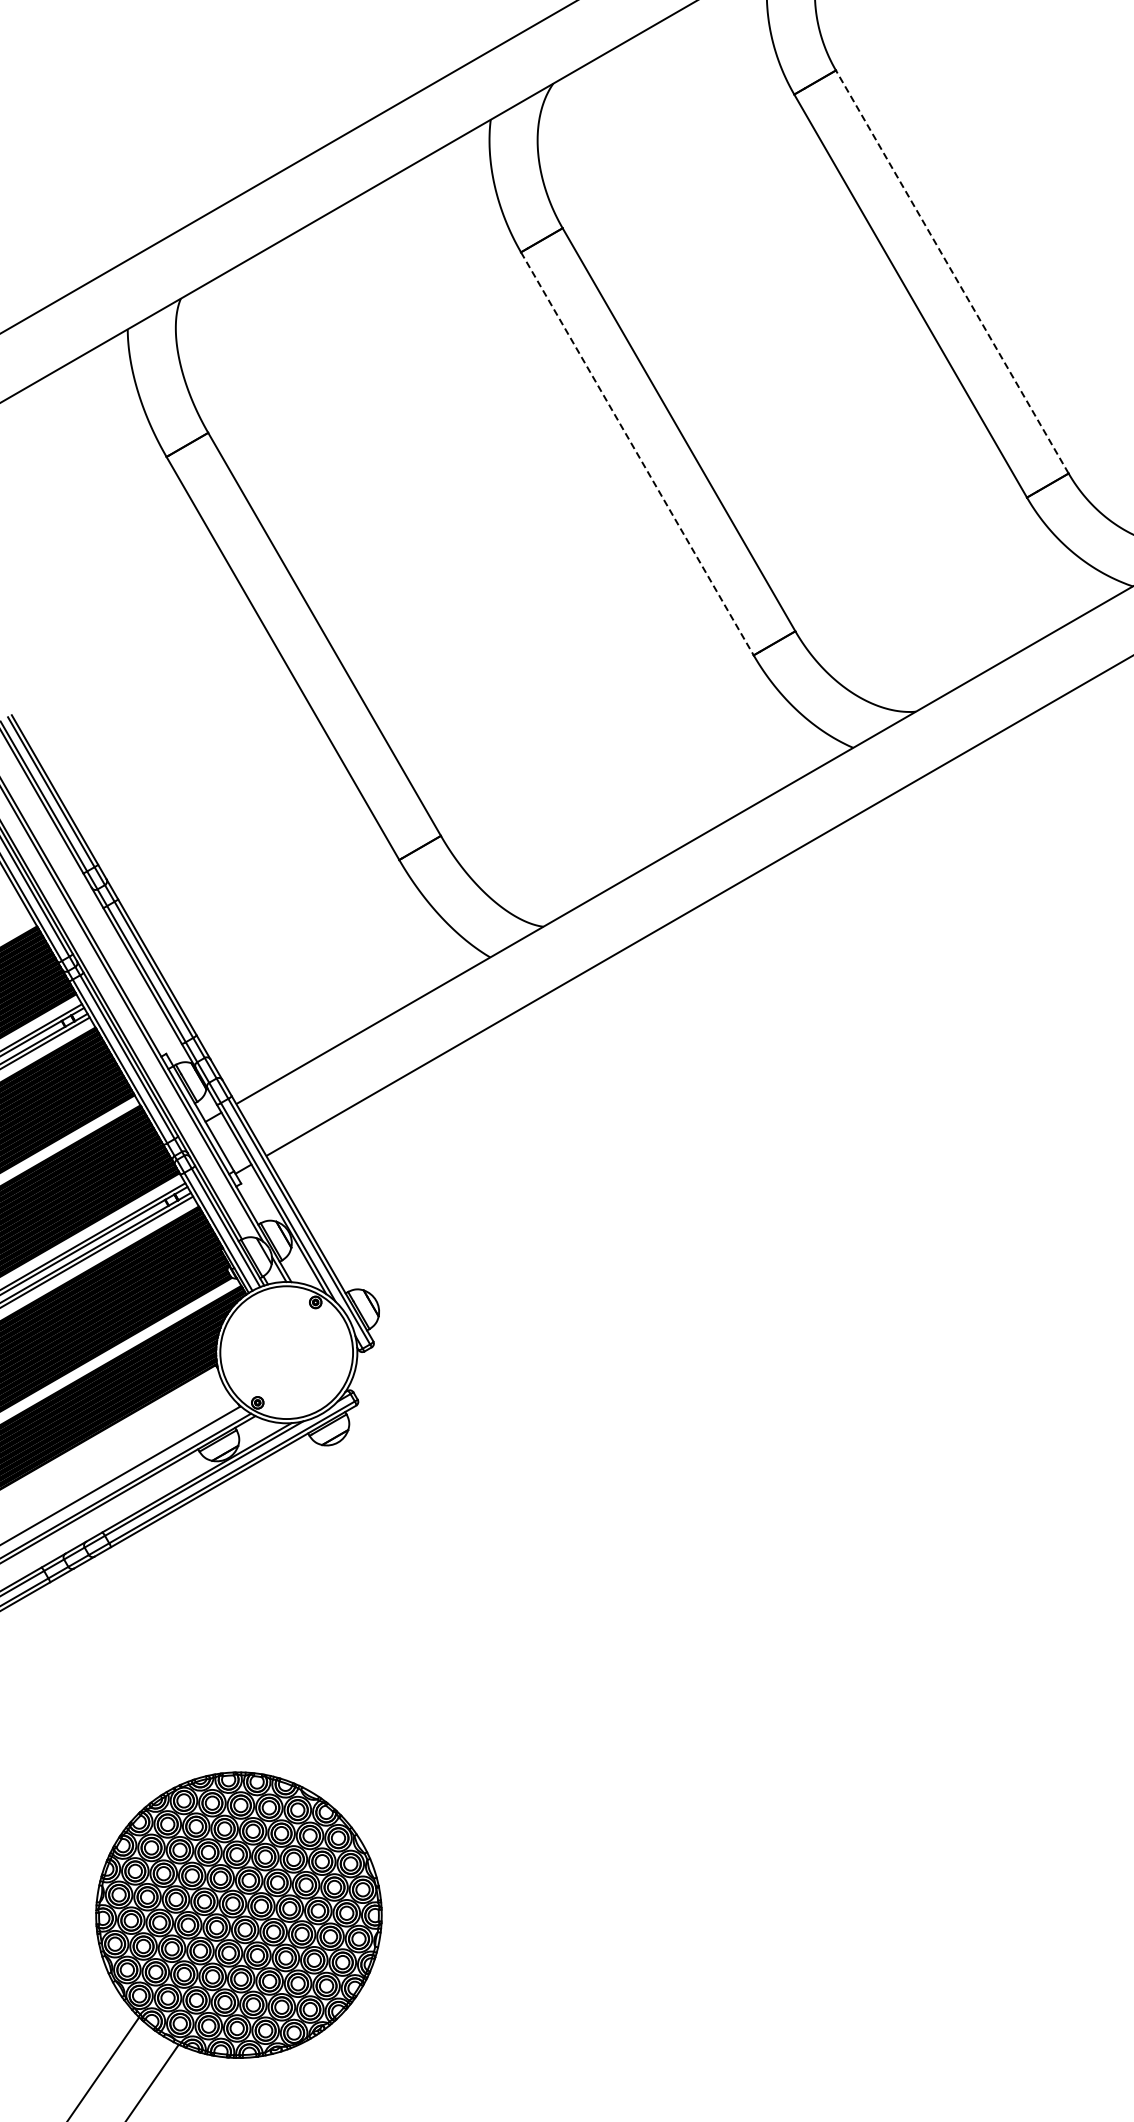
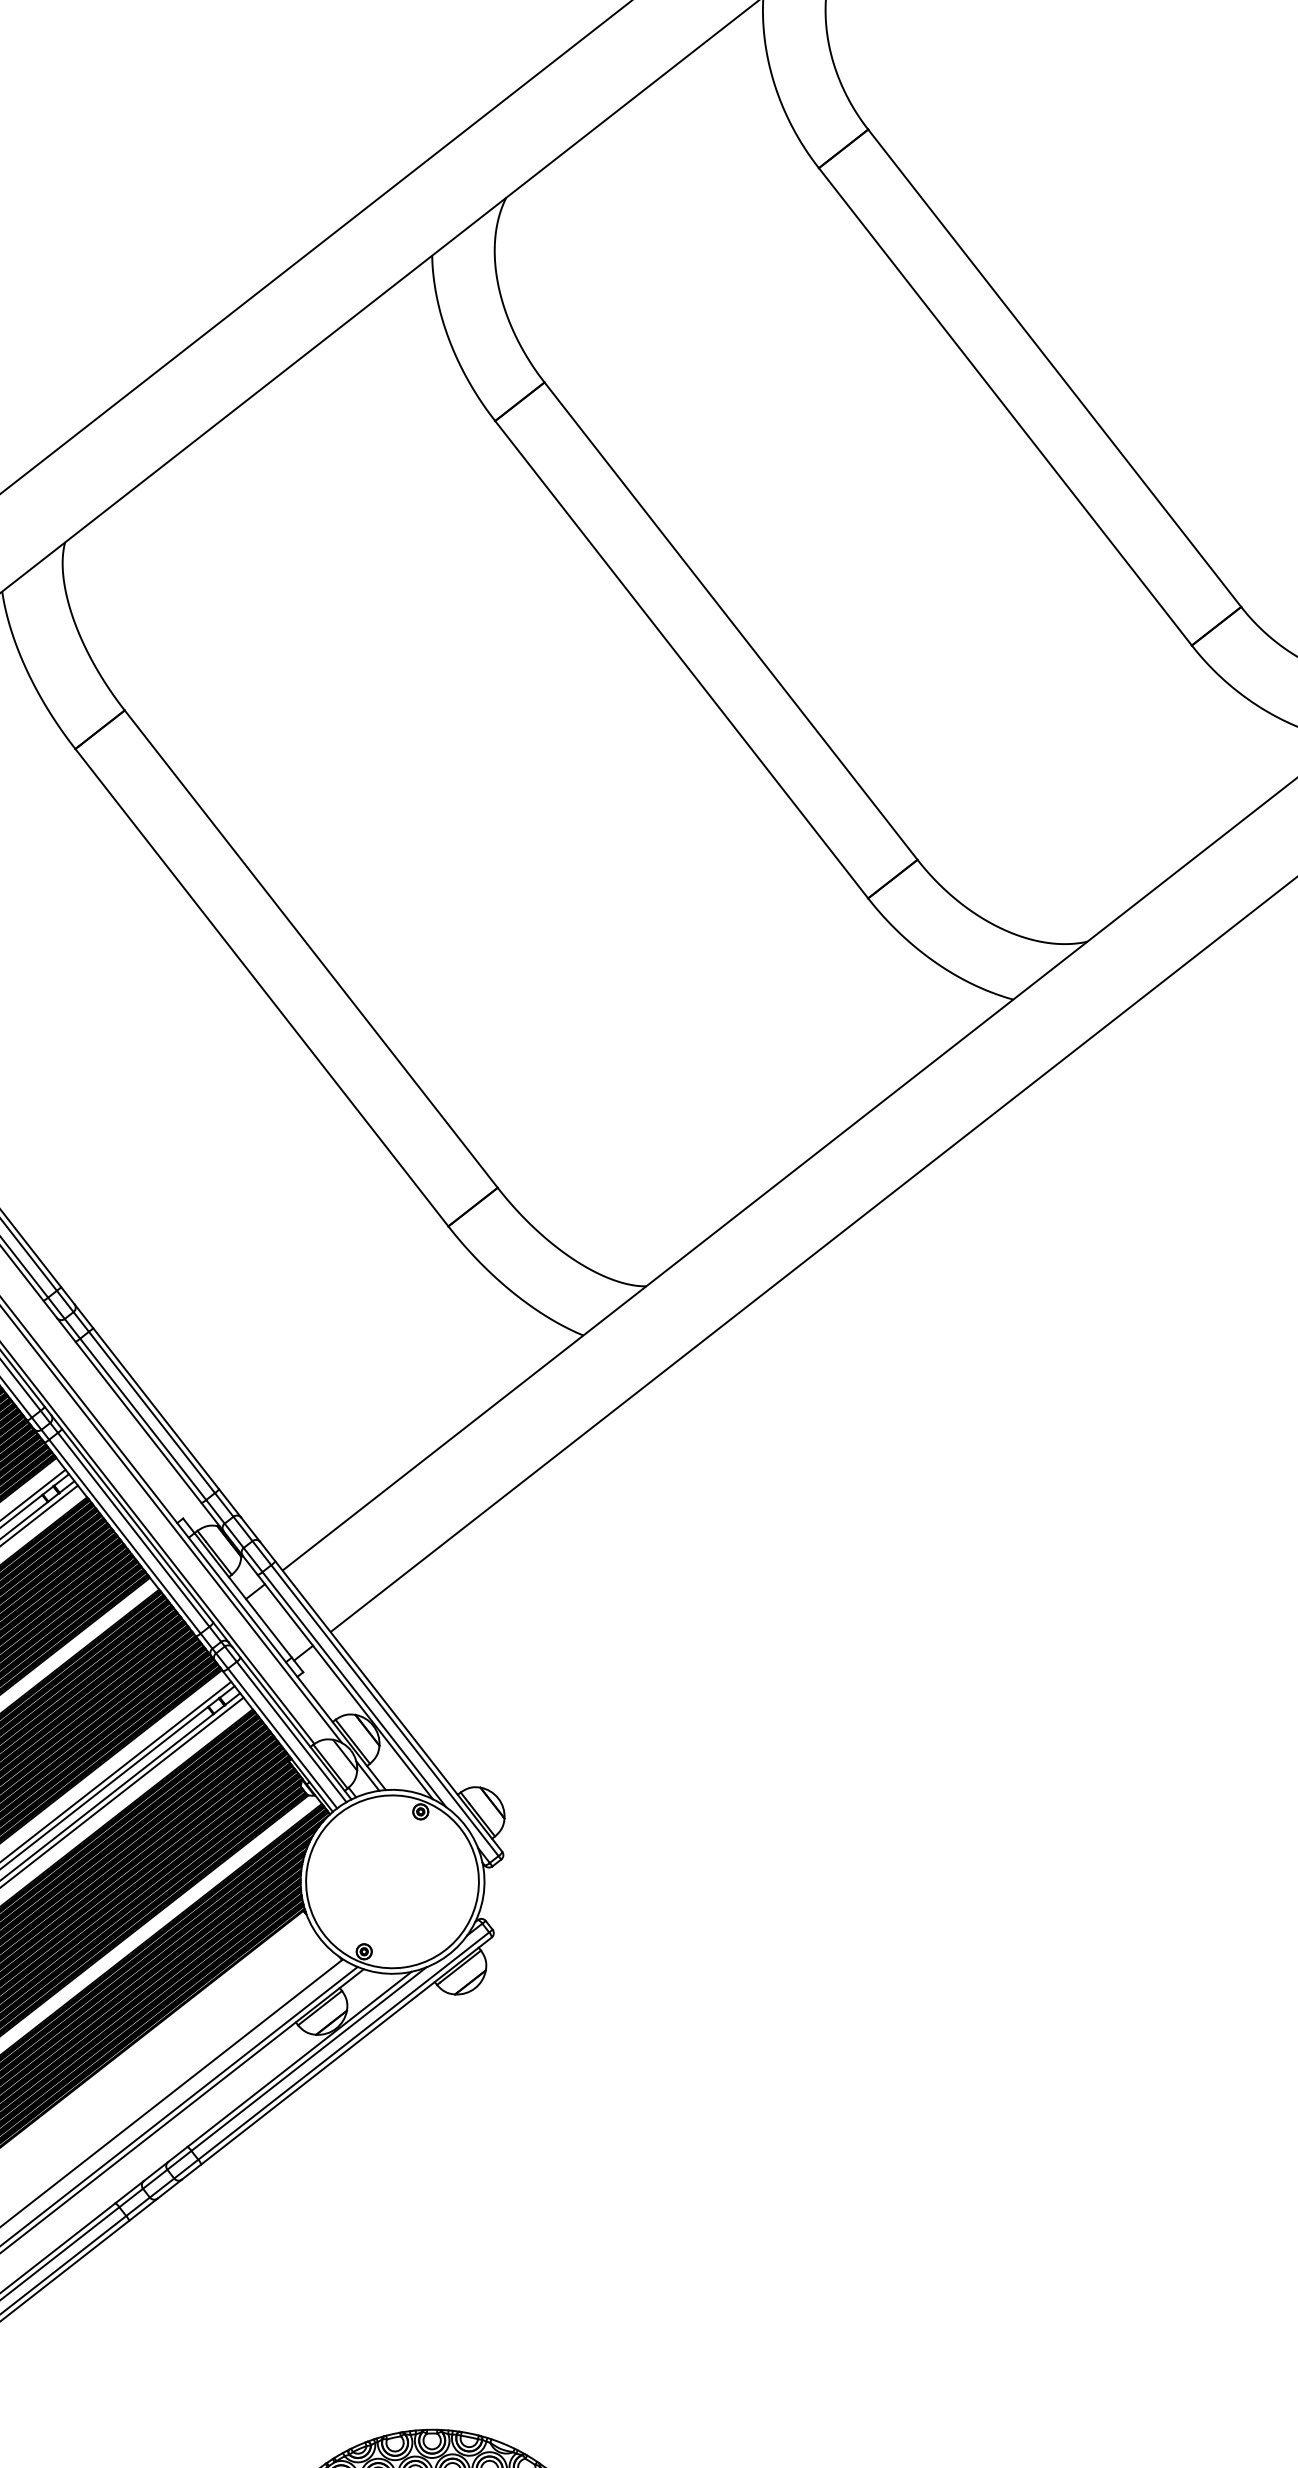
line: (952, 272) -> (1055, 368), dashed -> solid
line: (637, 453) -> (681, 659), dashed -> solid

